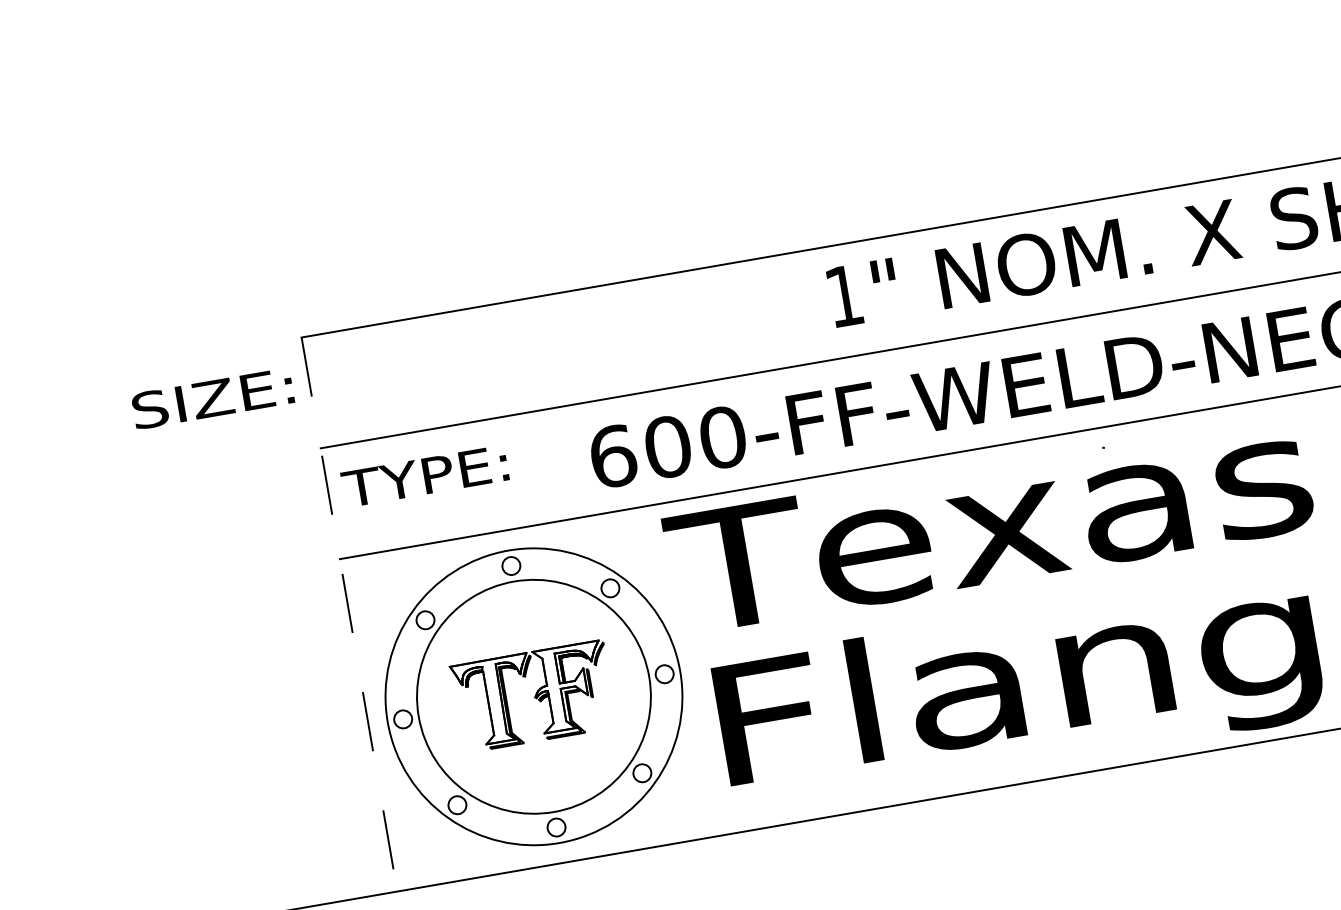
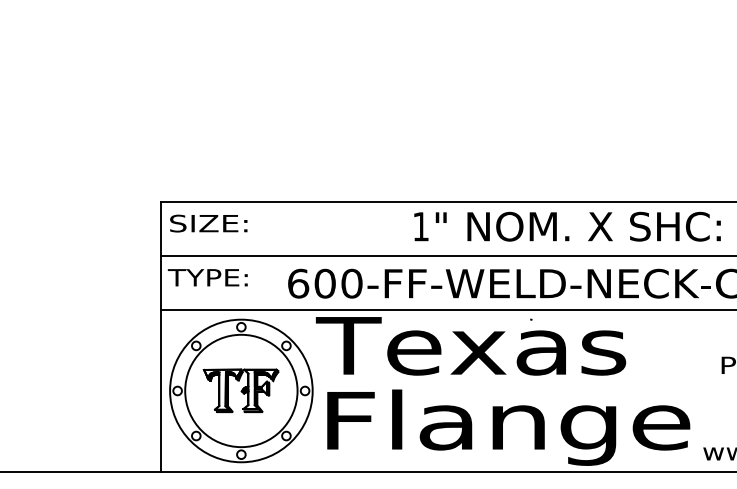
text: (212, 398) -> (208, 223), moved
line: (349, 615) -> (160, 337), dashed -> solid

